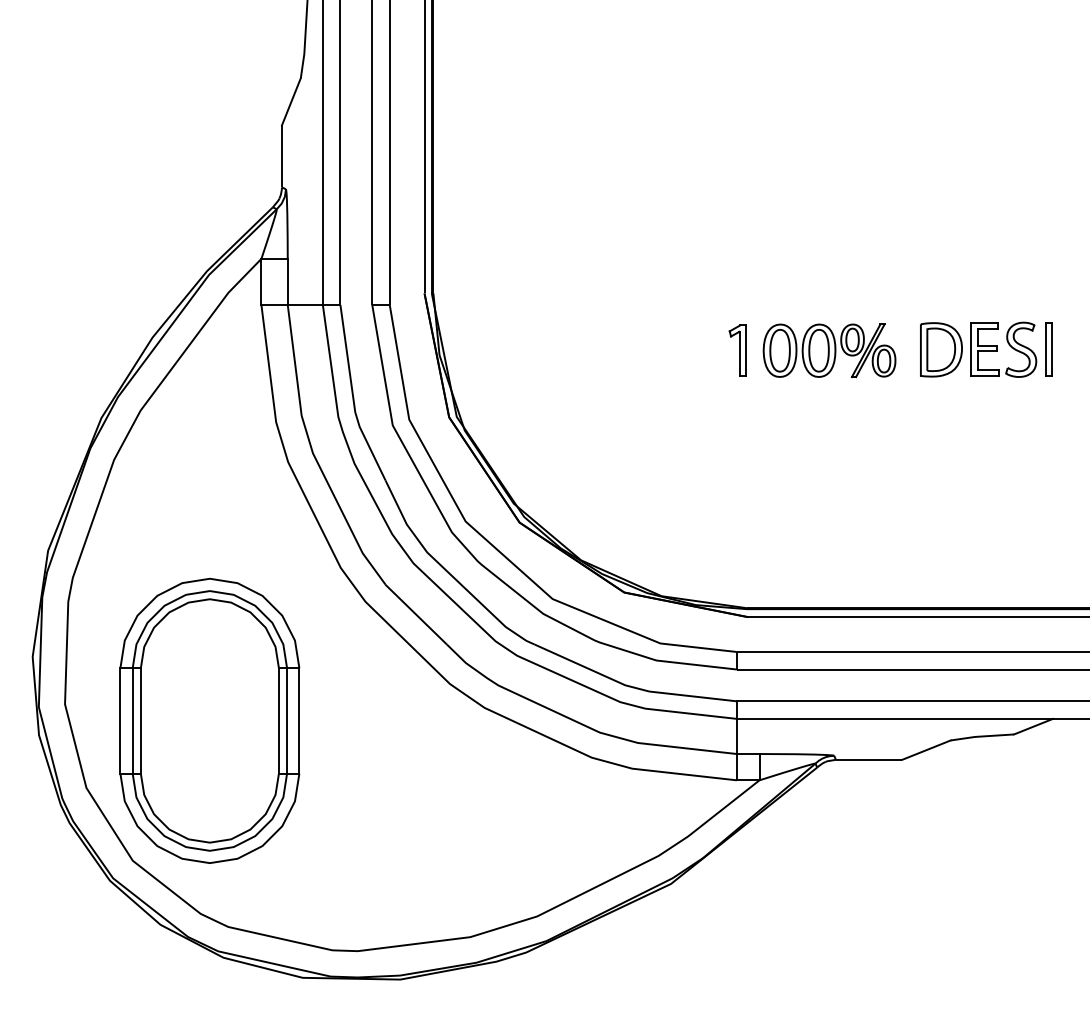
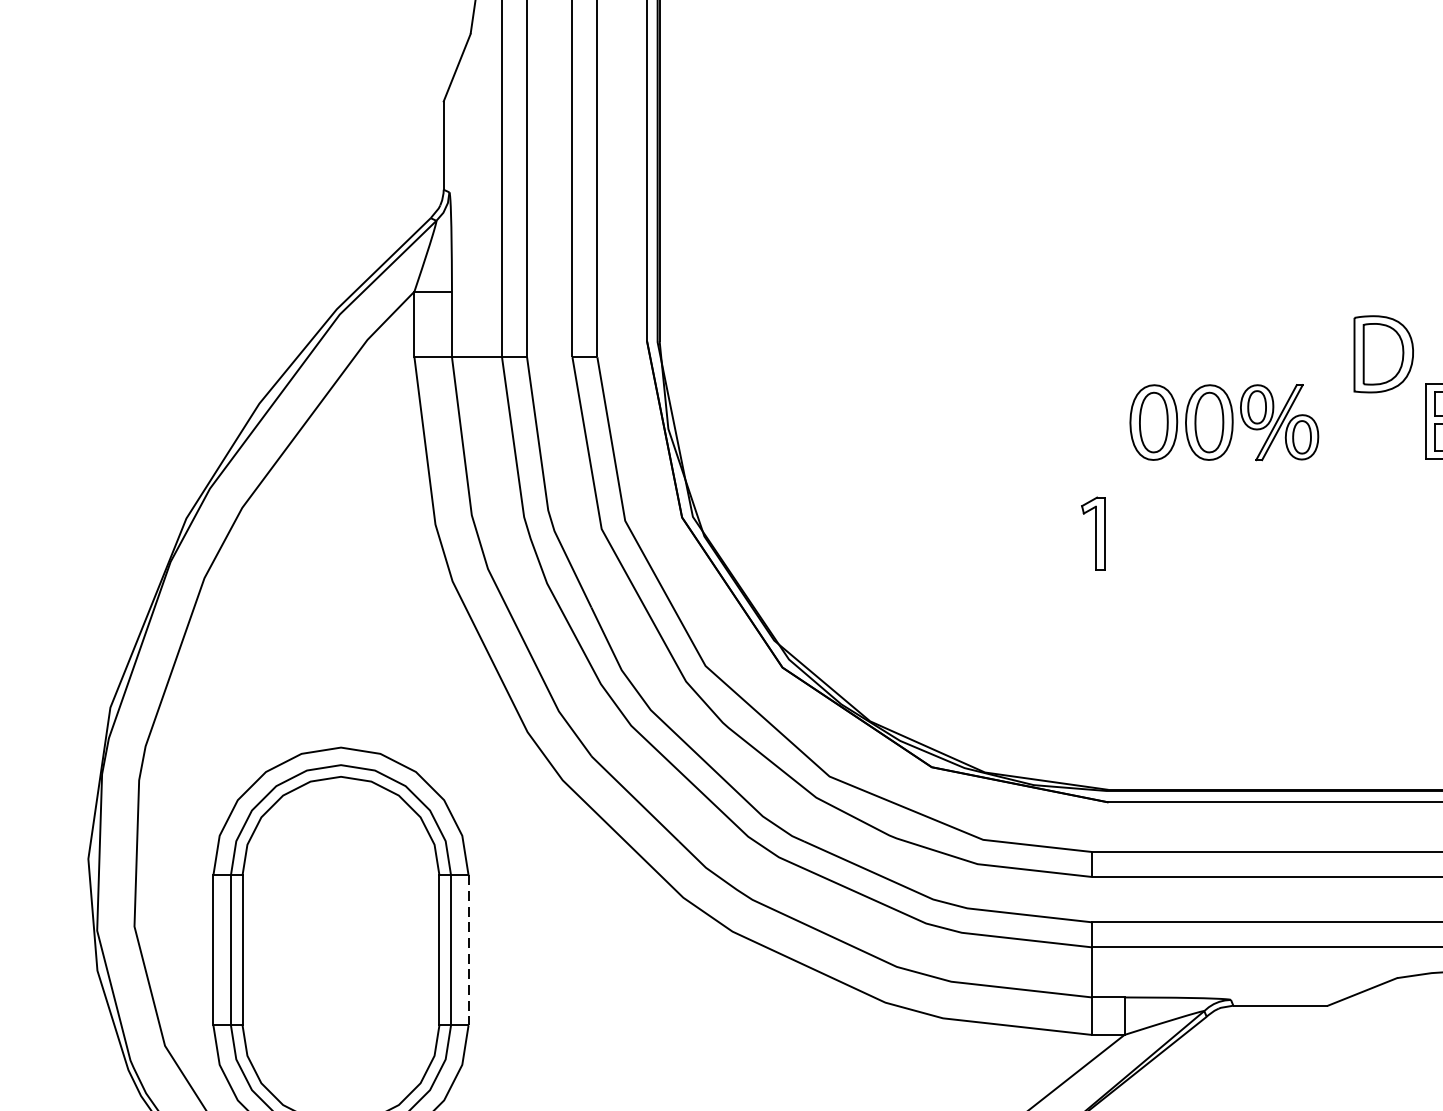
part: (941, 349) -> (1383, 353), moved
part: (737, 350) -> (1093, 533), moved
line: (299, 720) -> (468, 949), solid -> dashed

